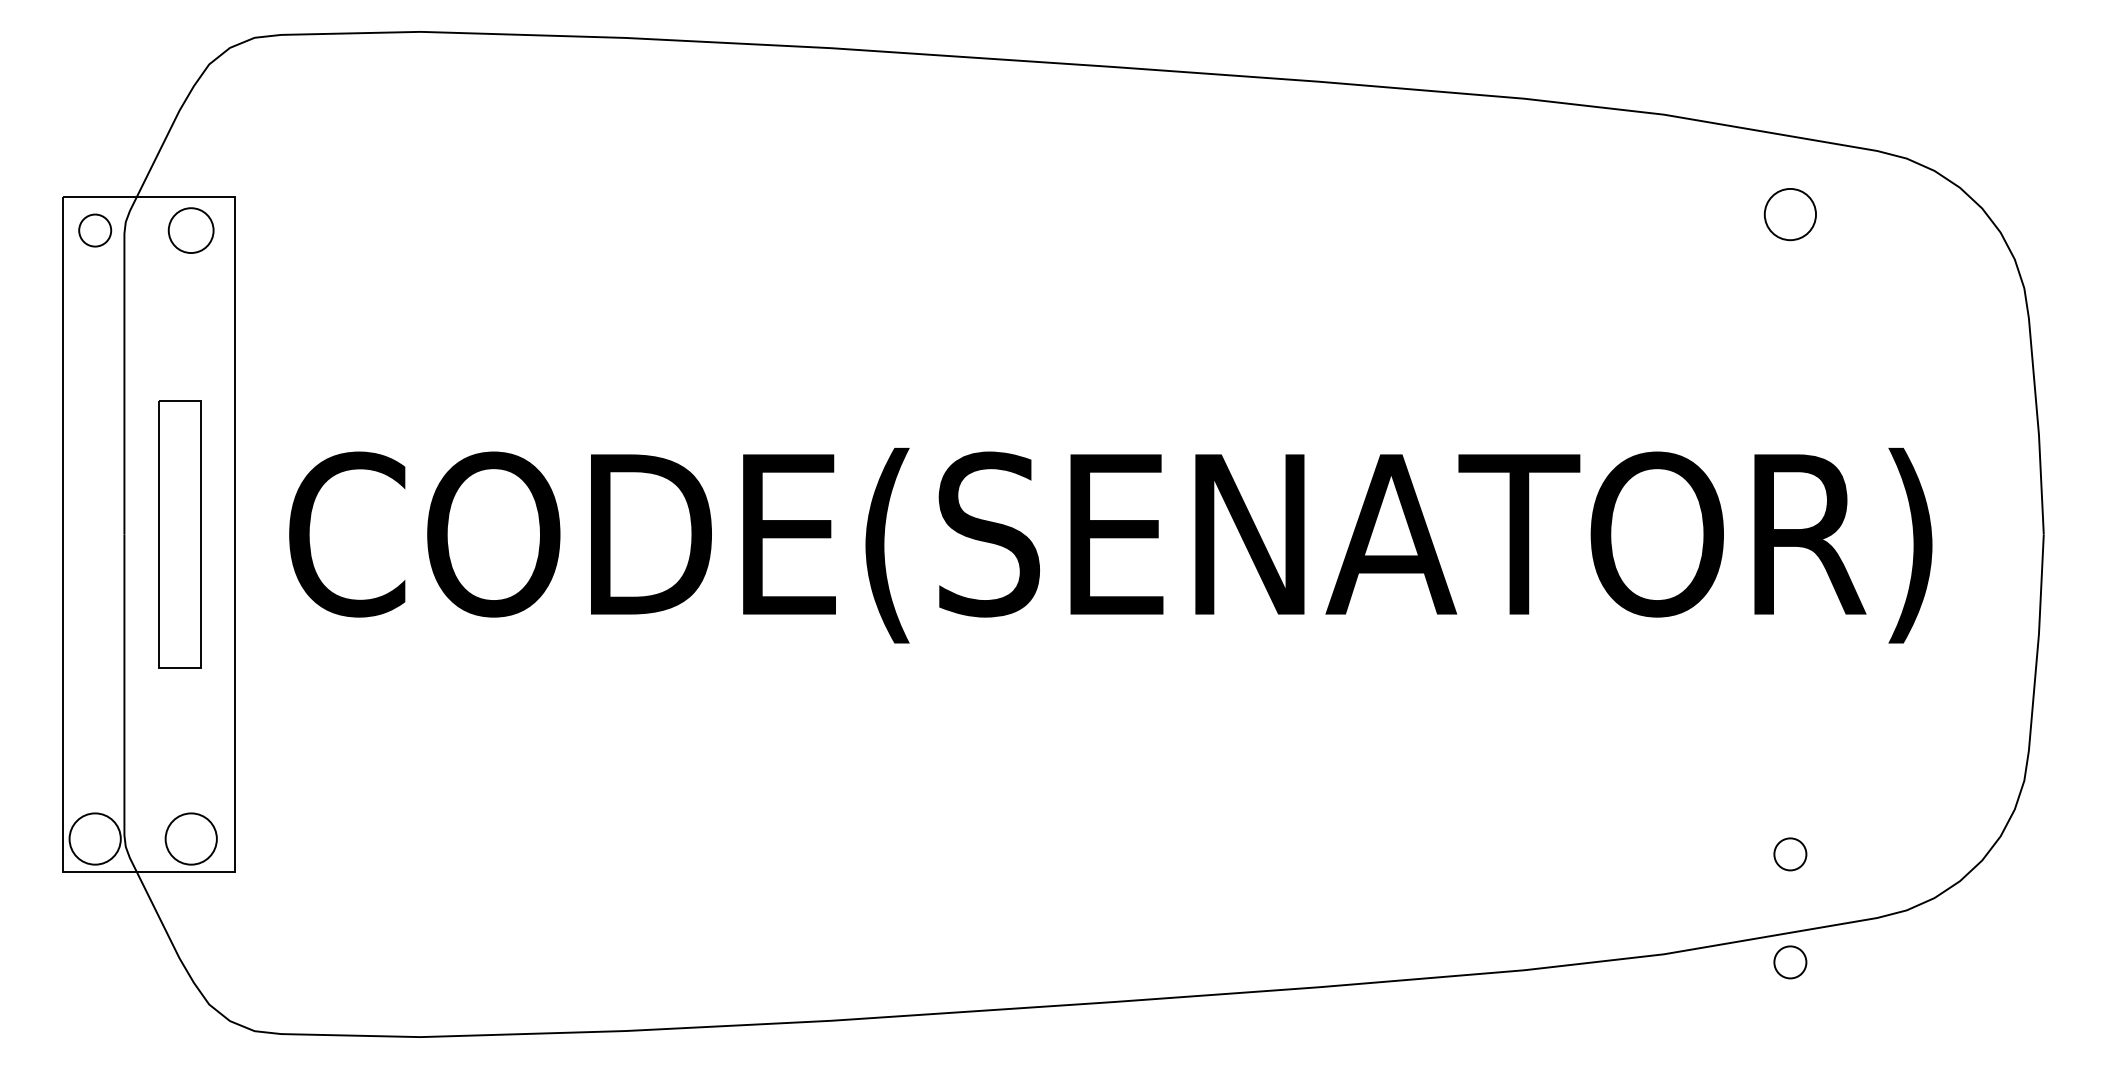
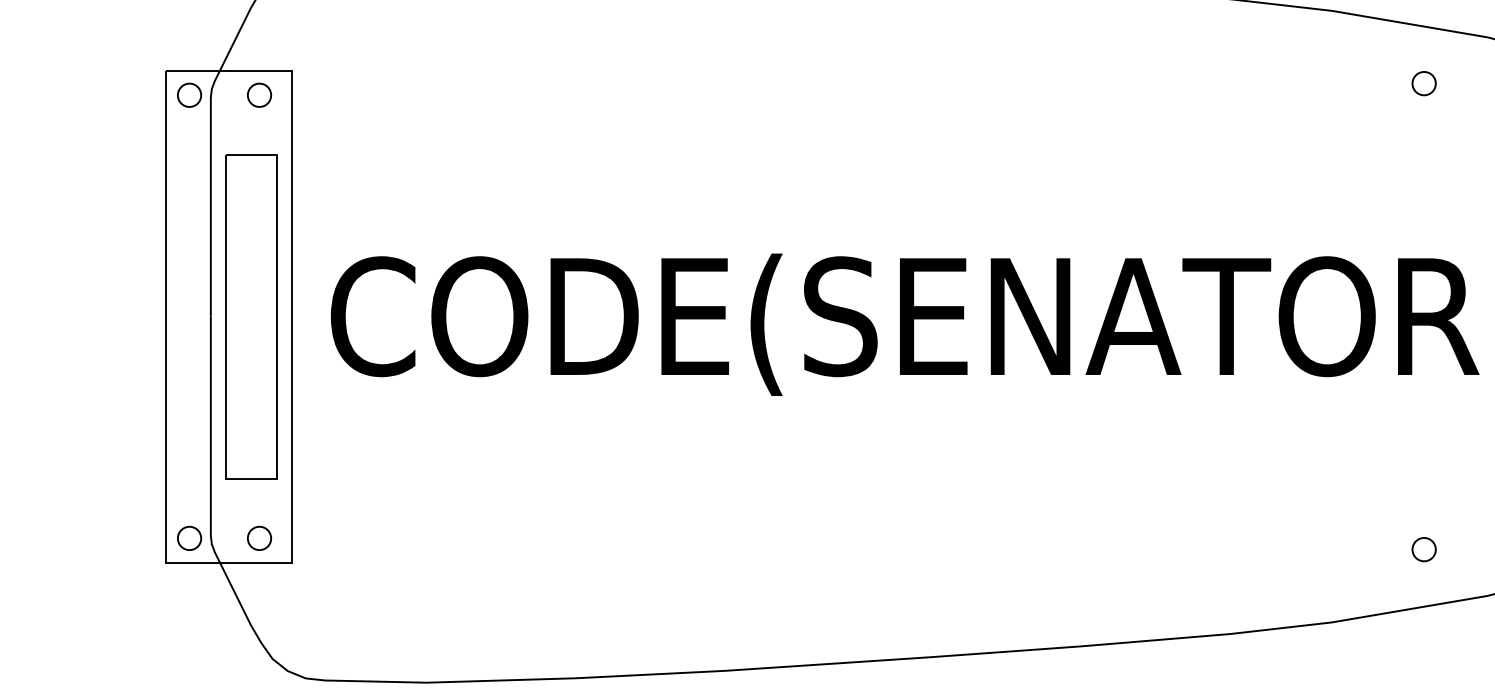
circle: (1790, 214) -> (1424, 83), size x0.62
circle: (191, 230) -> (259, 95), size x0.71
part: (179, 534) -> (250, 316), size x1.67
circle: (95, 839) -> (189, 538), size x0.62
circle: (191, 839) -> (259, 538), size x0.62
circle: (1790, 962) -> (1424, 628), removed

